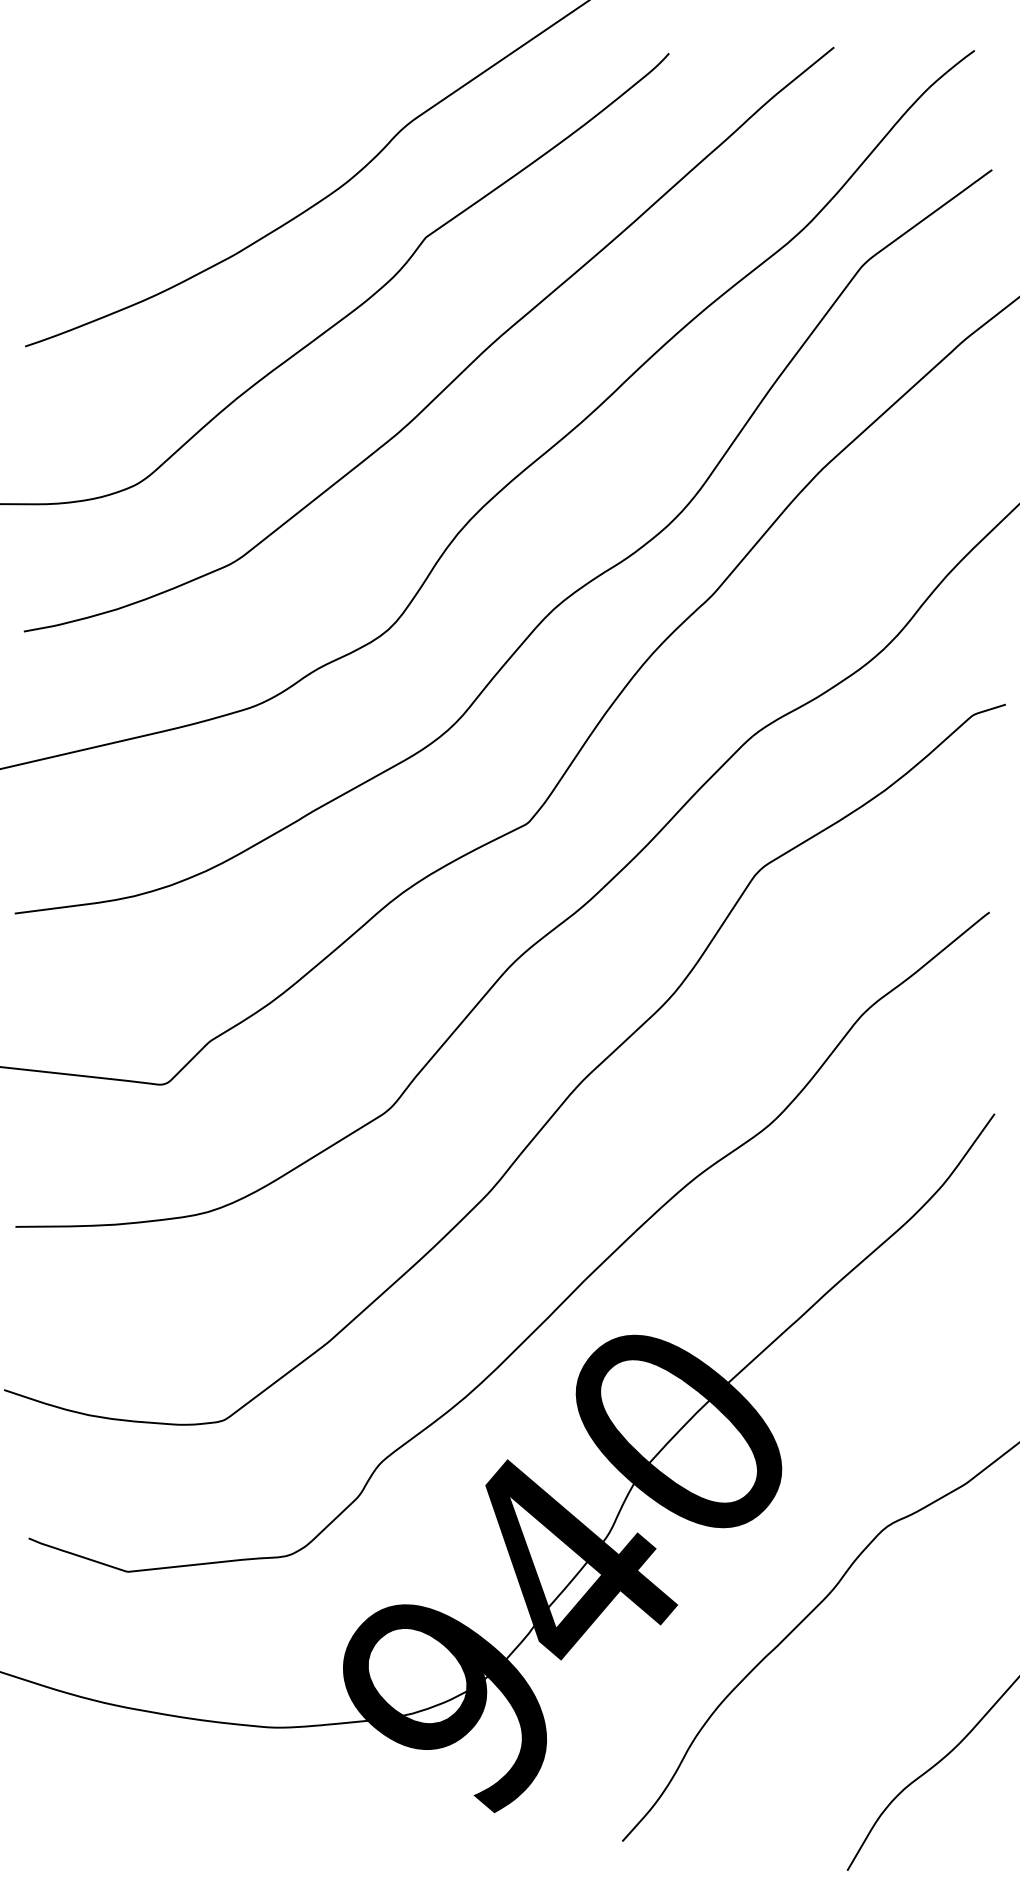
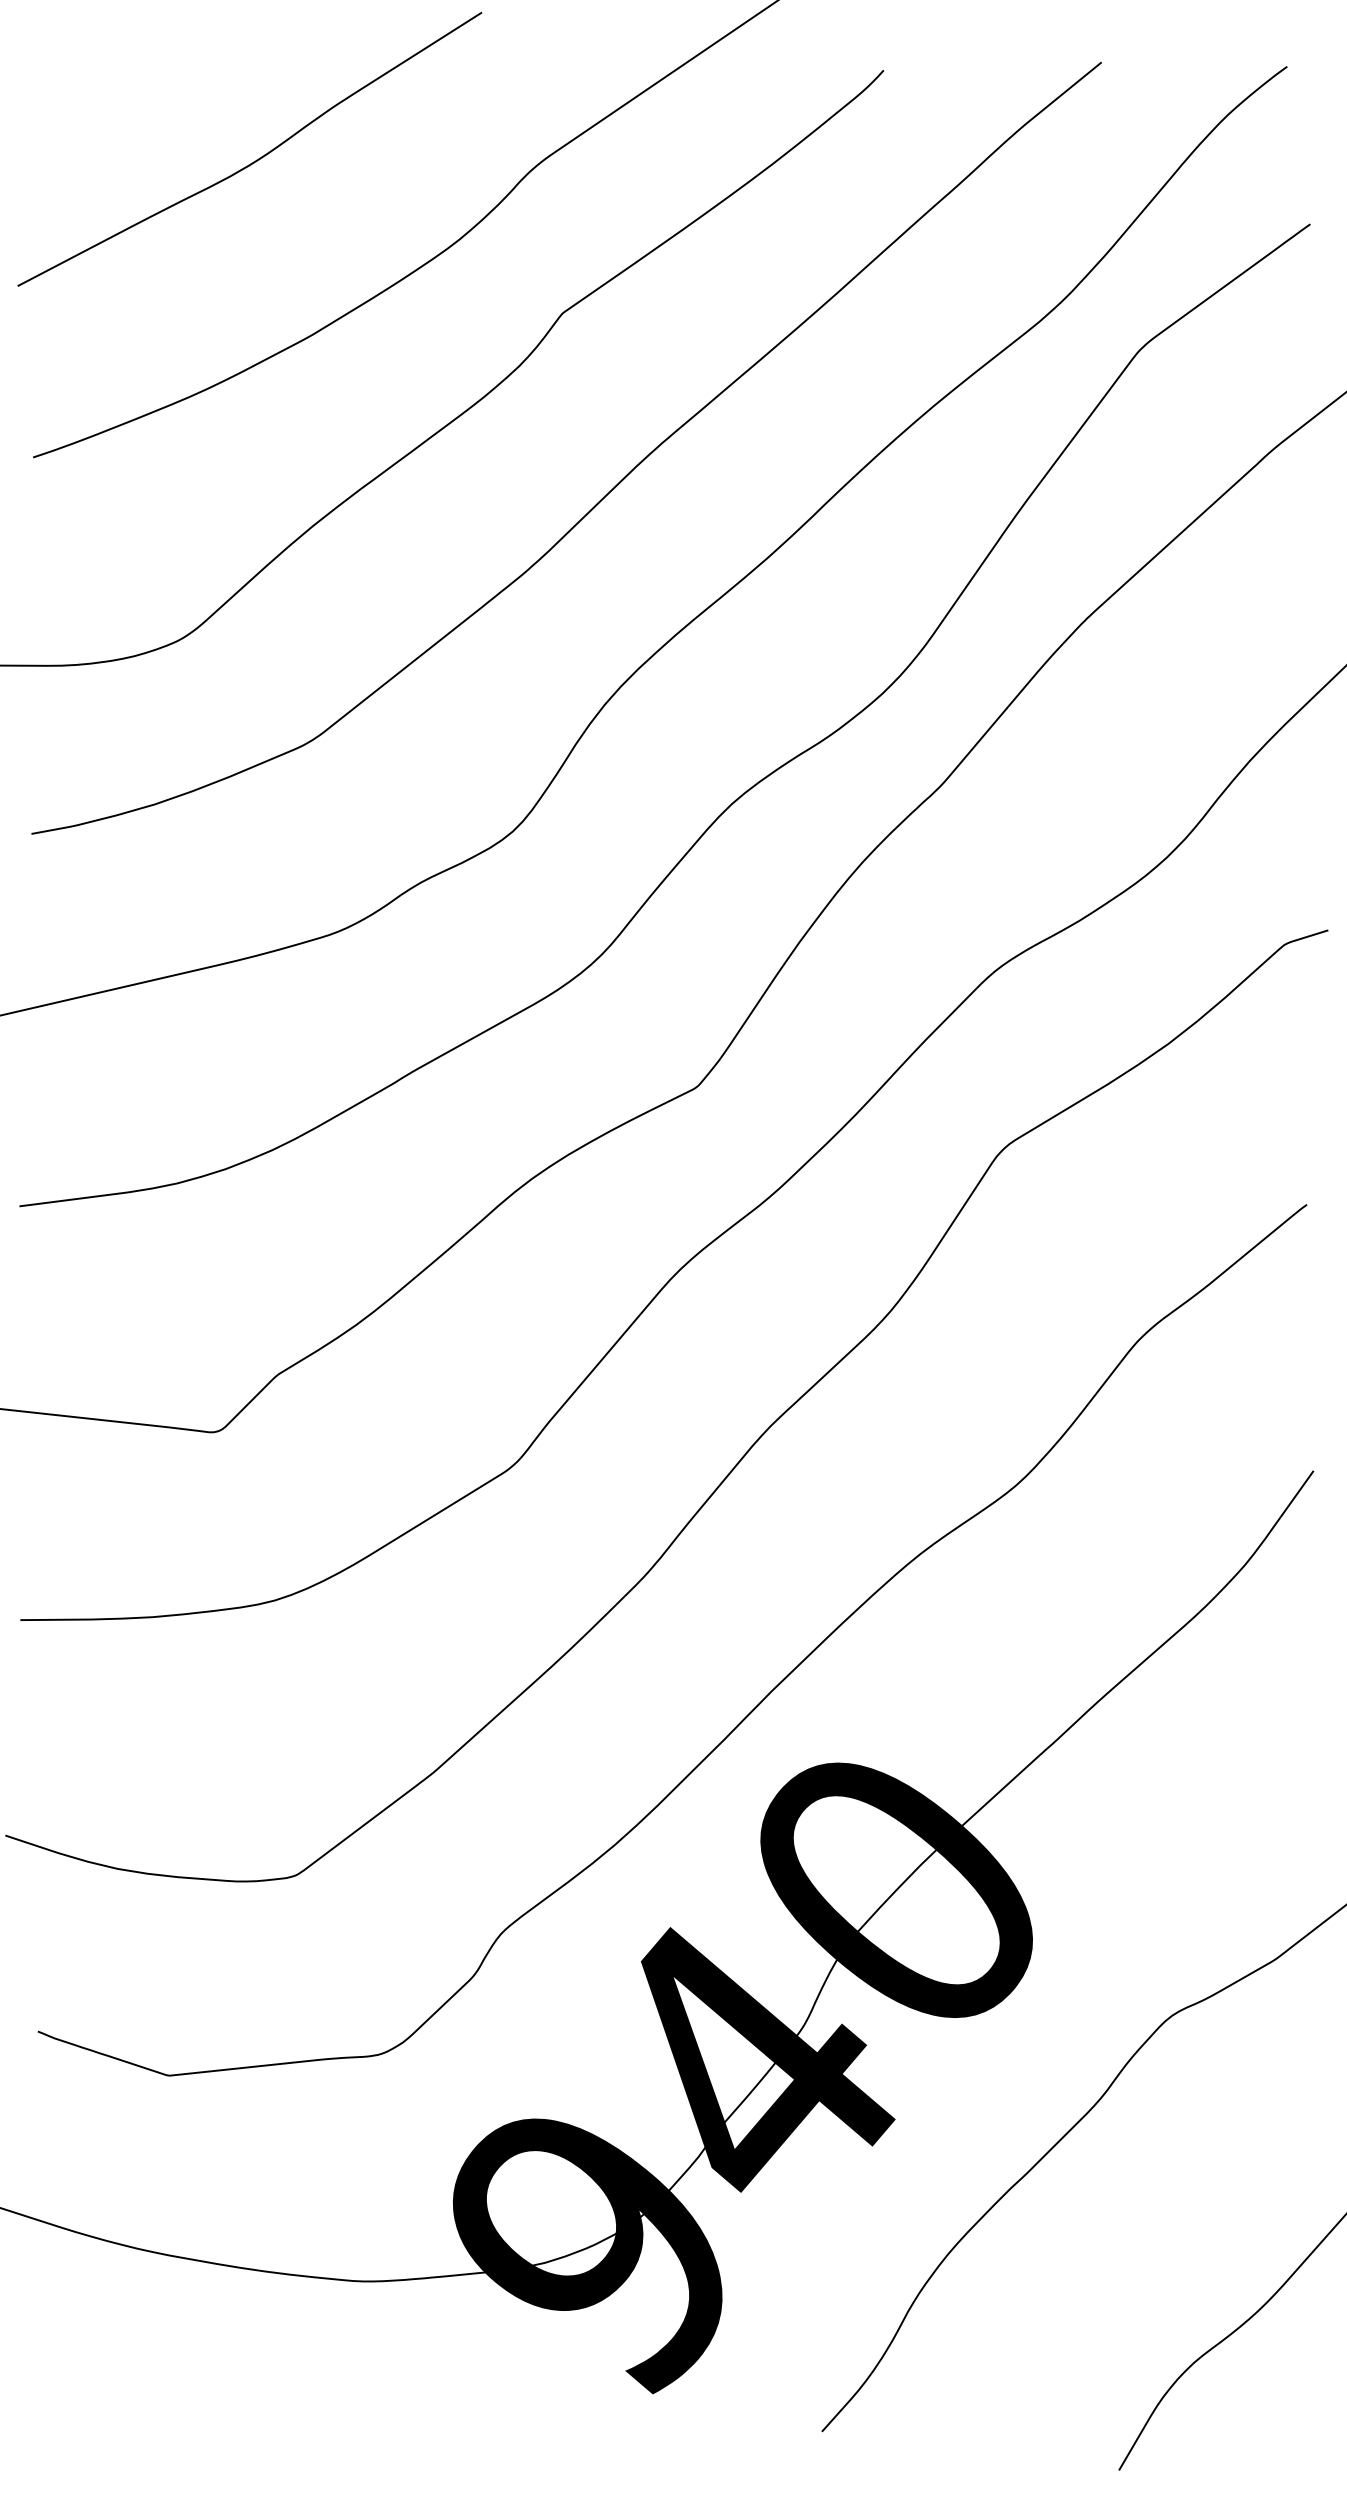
curve: (194, 120) -> (256, 159), added

